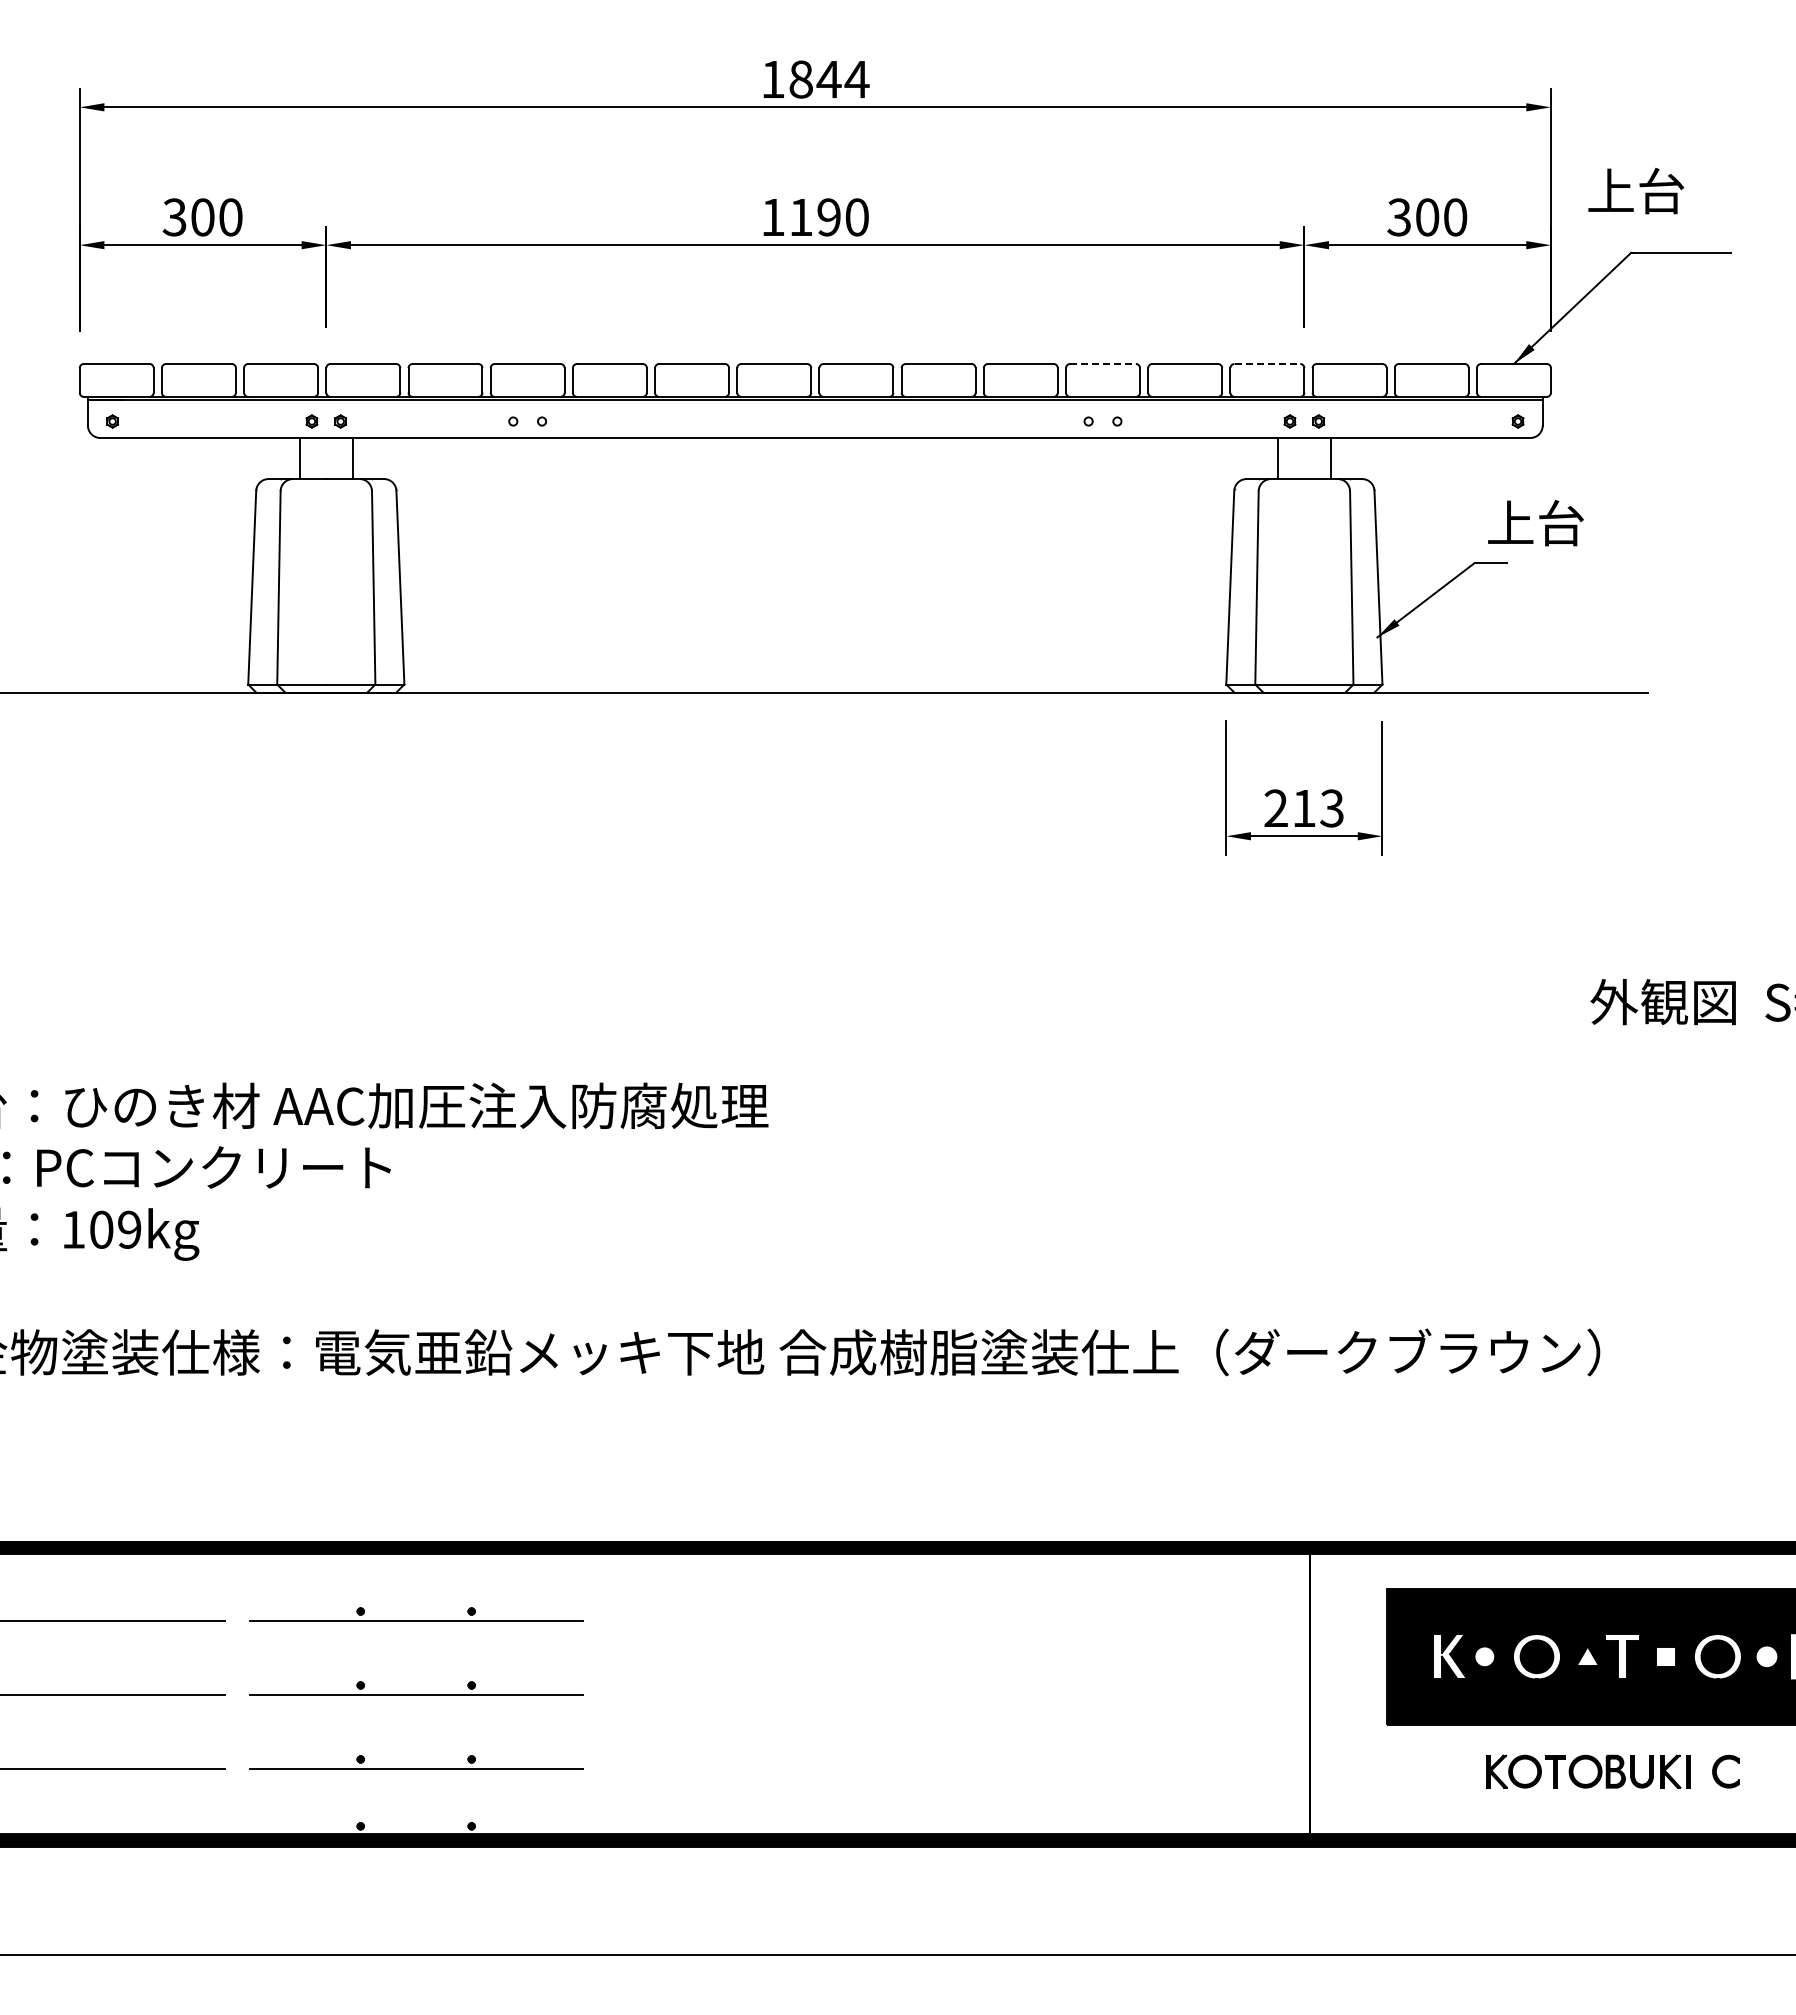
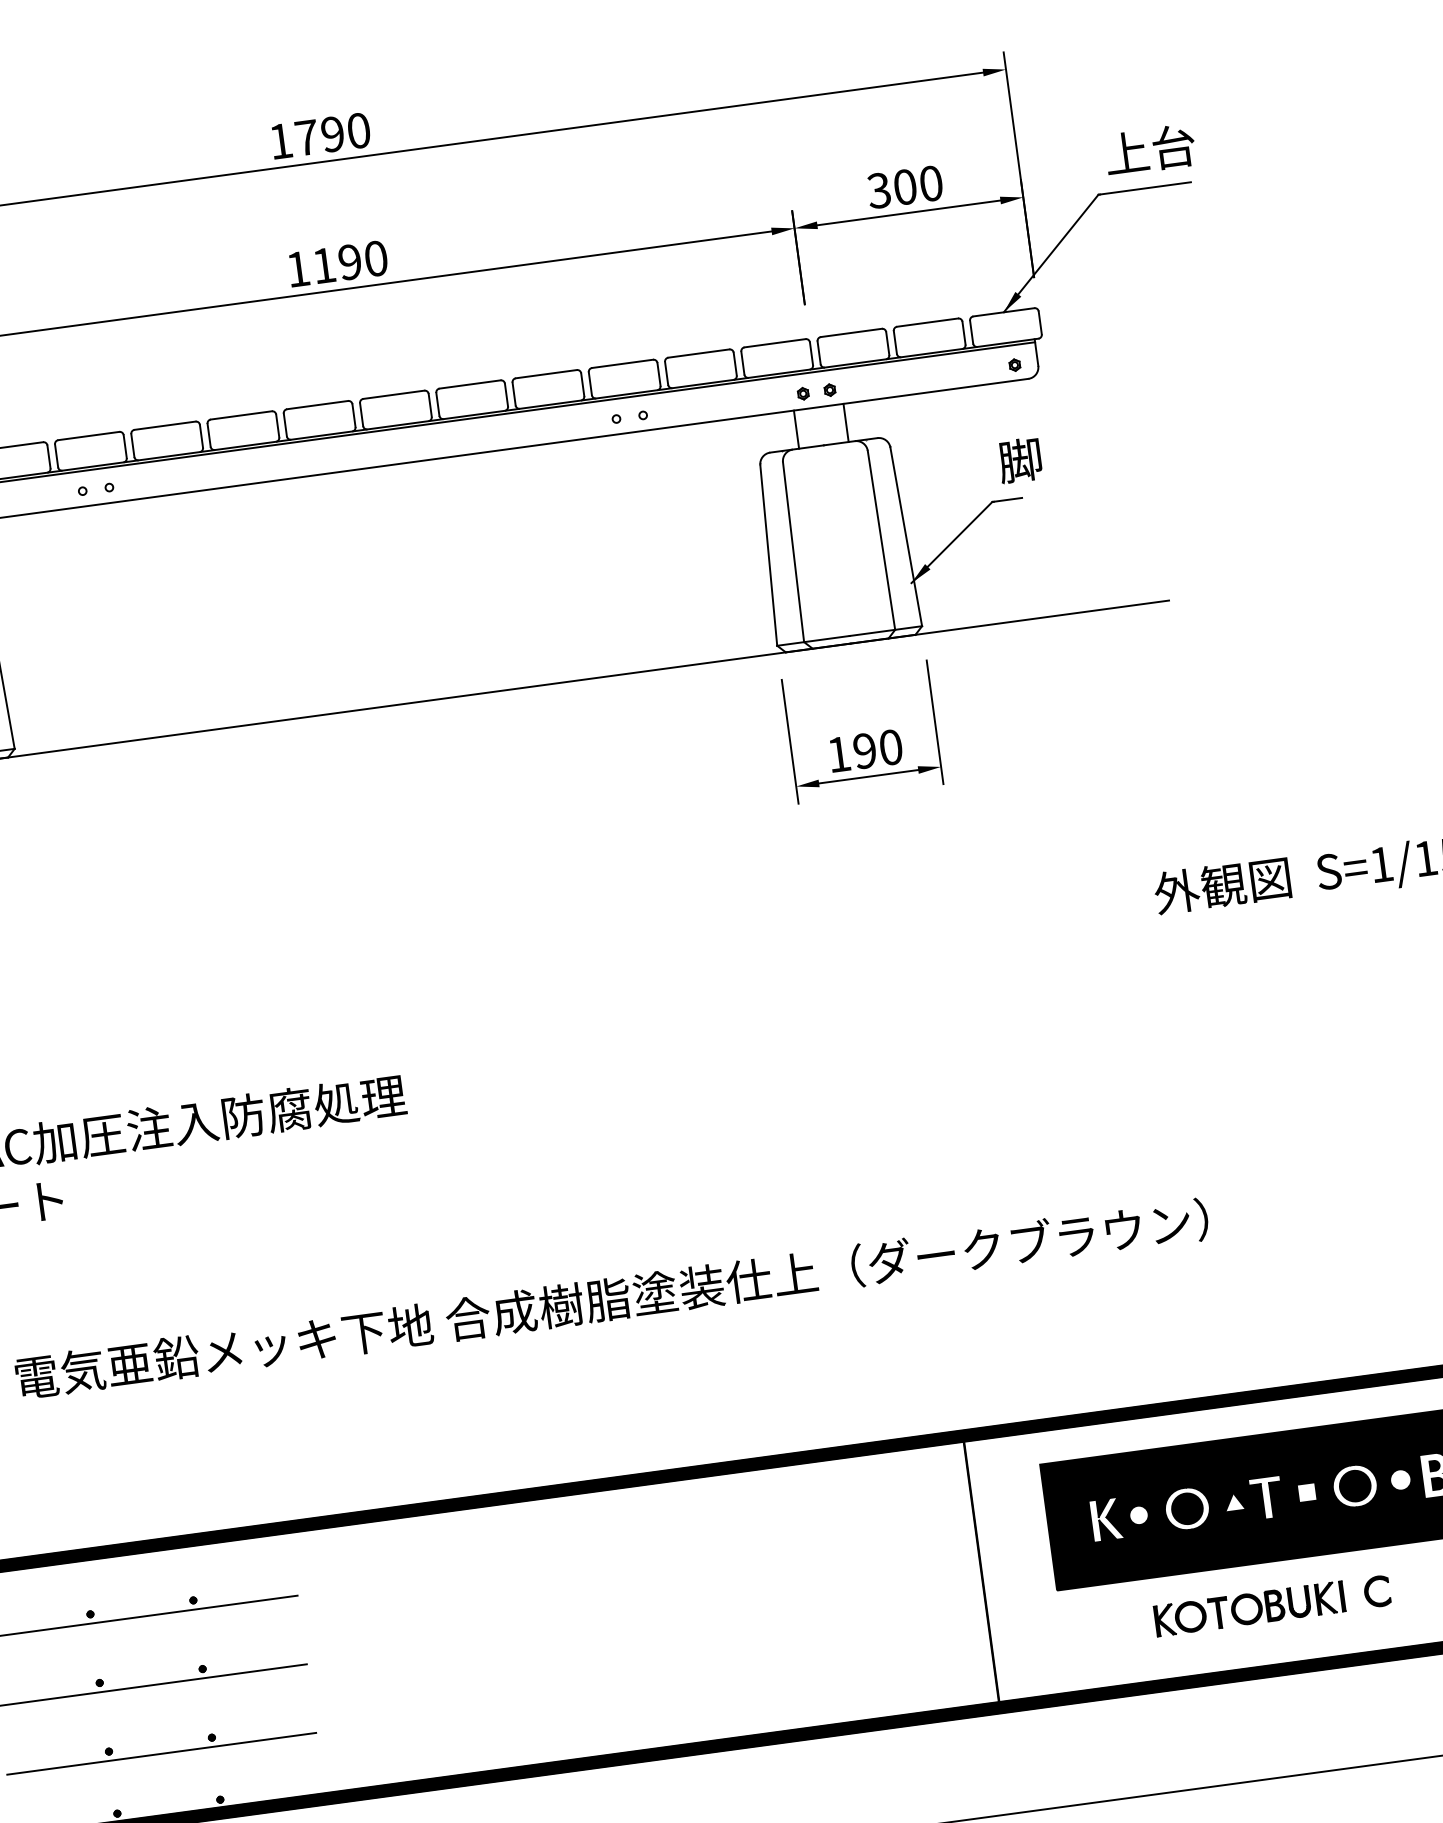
text: (829, 79) -> (333, 134), 1844 -> 1790
text: (1636, 191) -> (1150, 150), moved
line: (1103, 364) -> (623, 364), dashed -> solid
line: (1267, 364) -> (775, 343), dashed -> solid
text: (1535, 522) -> (1043, 456), 上台 -> 脚
text: (1303, 808) -> (864, 751), 213 -> 190

